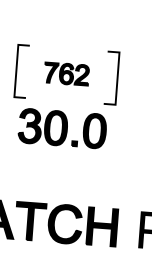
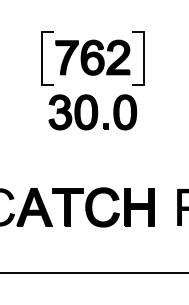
part: (66, 73) -> (92, 57), size x1.67

